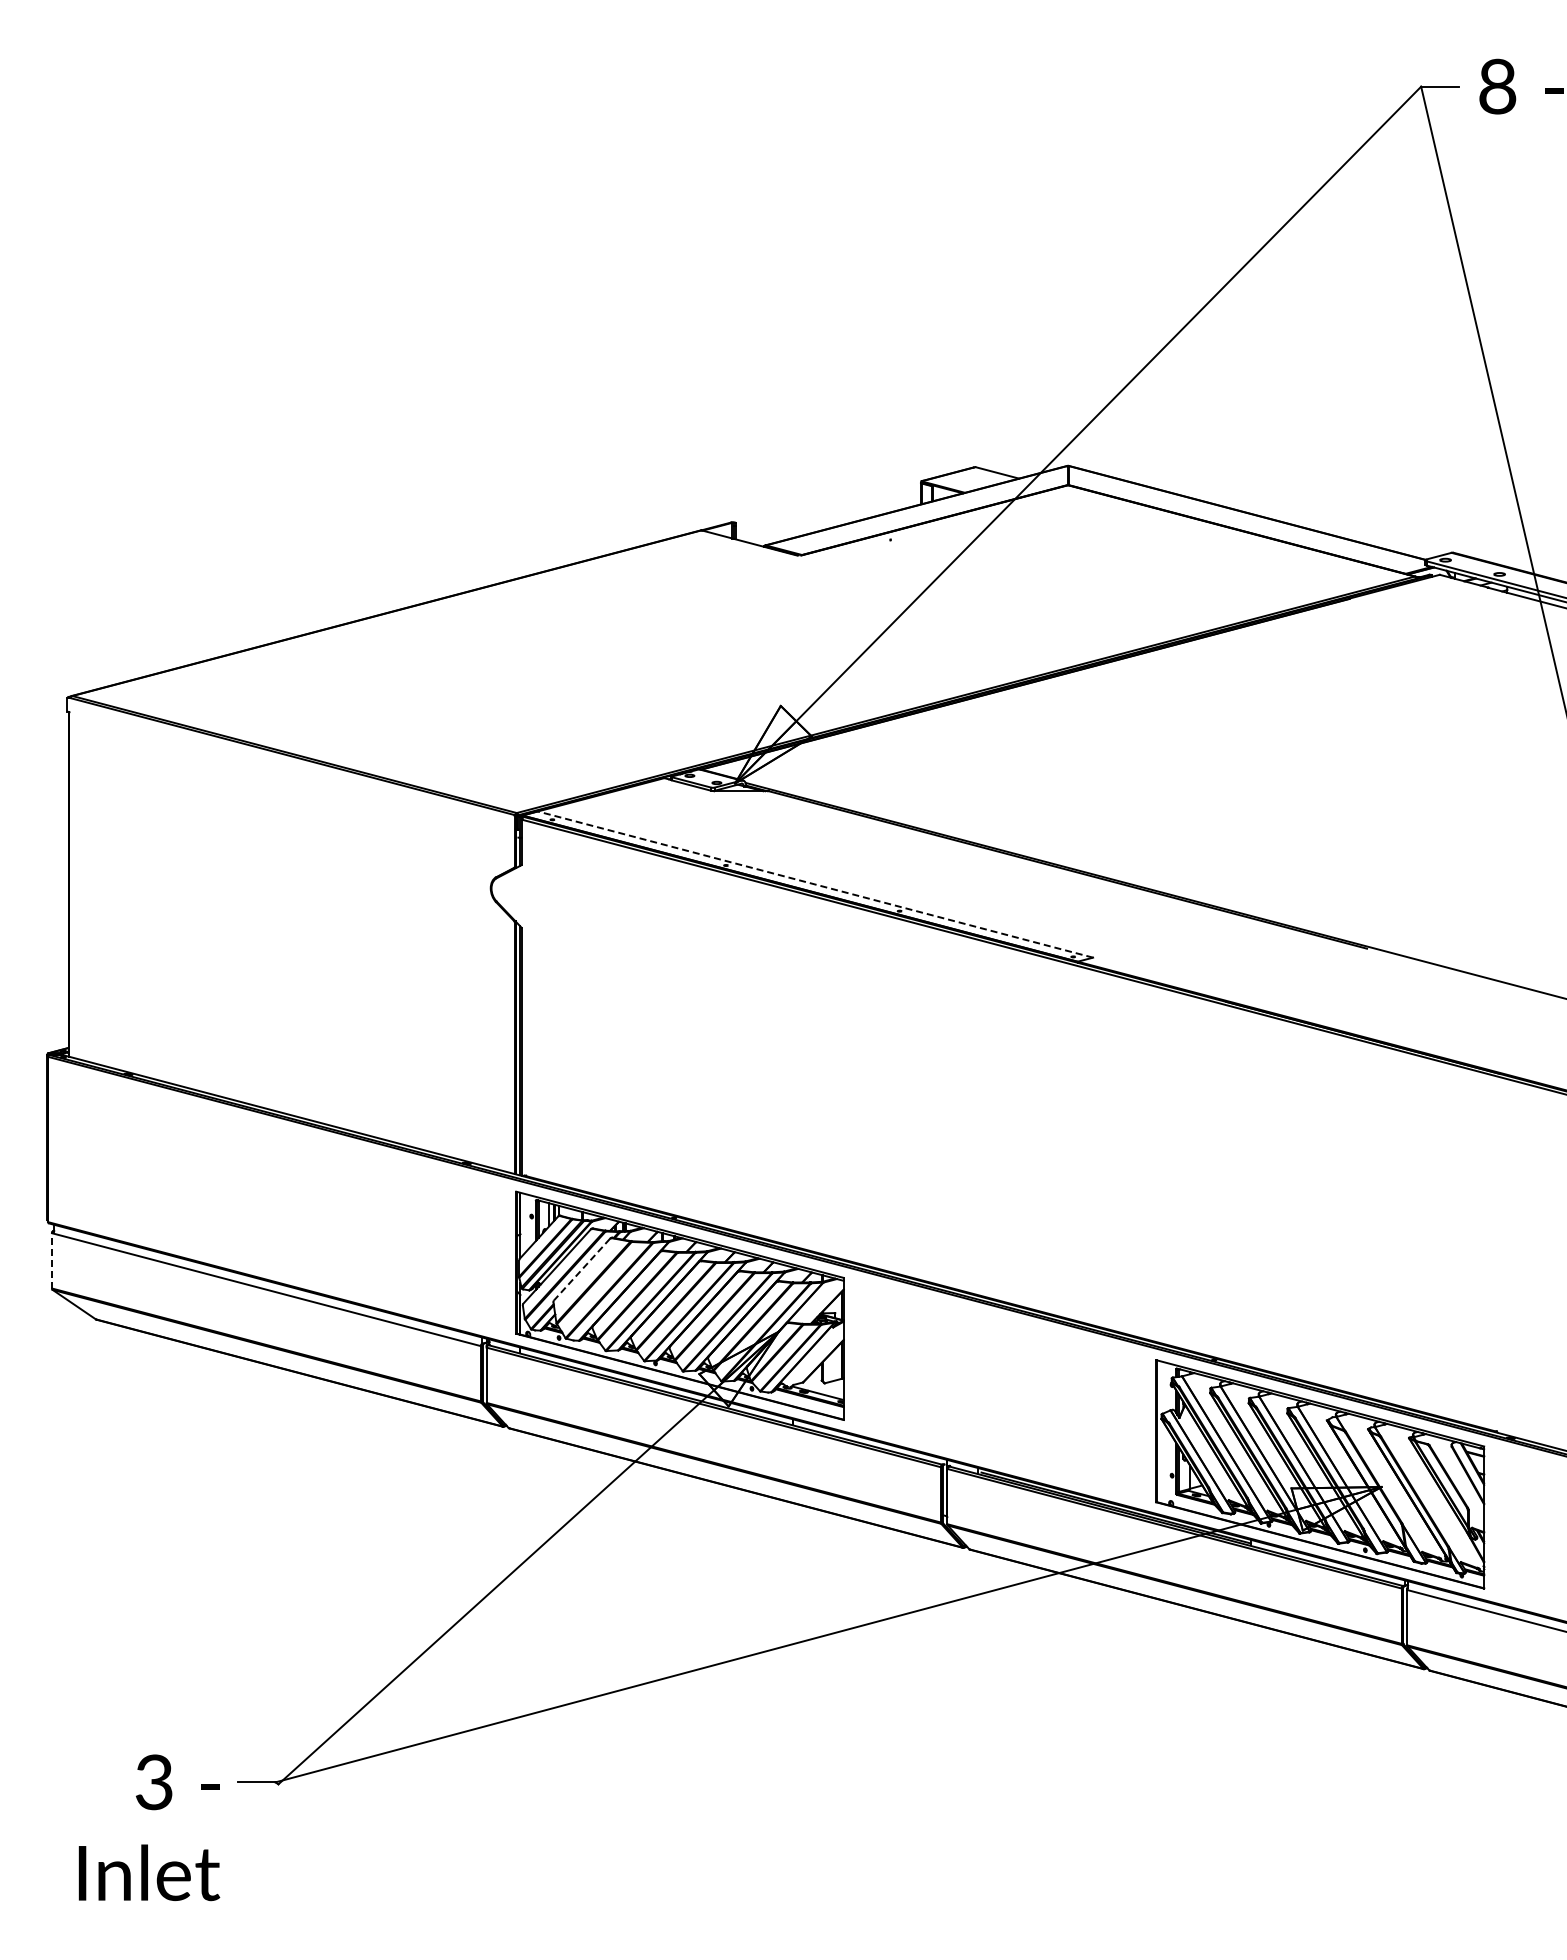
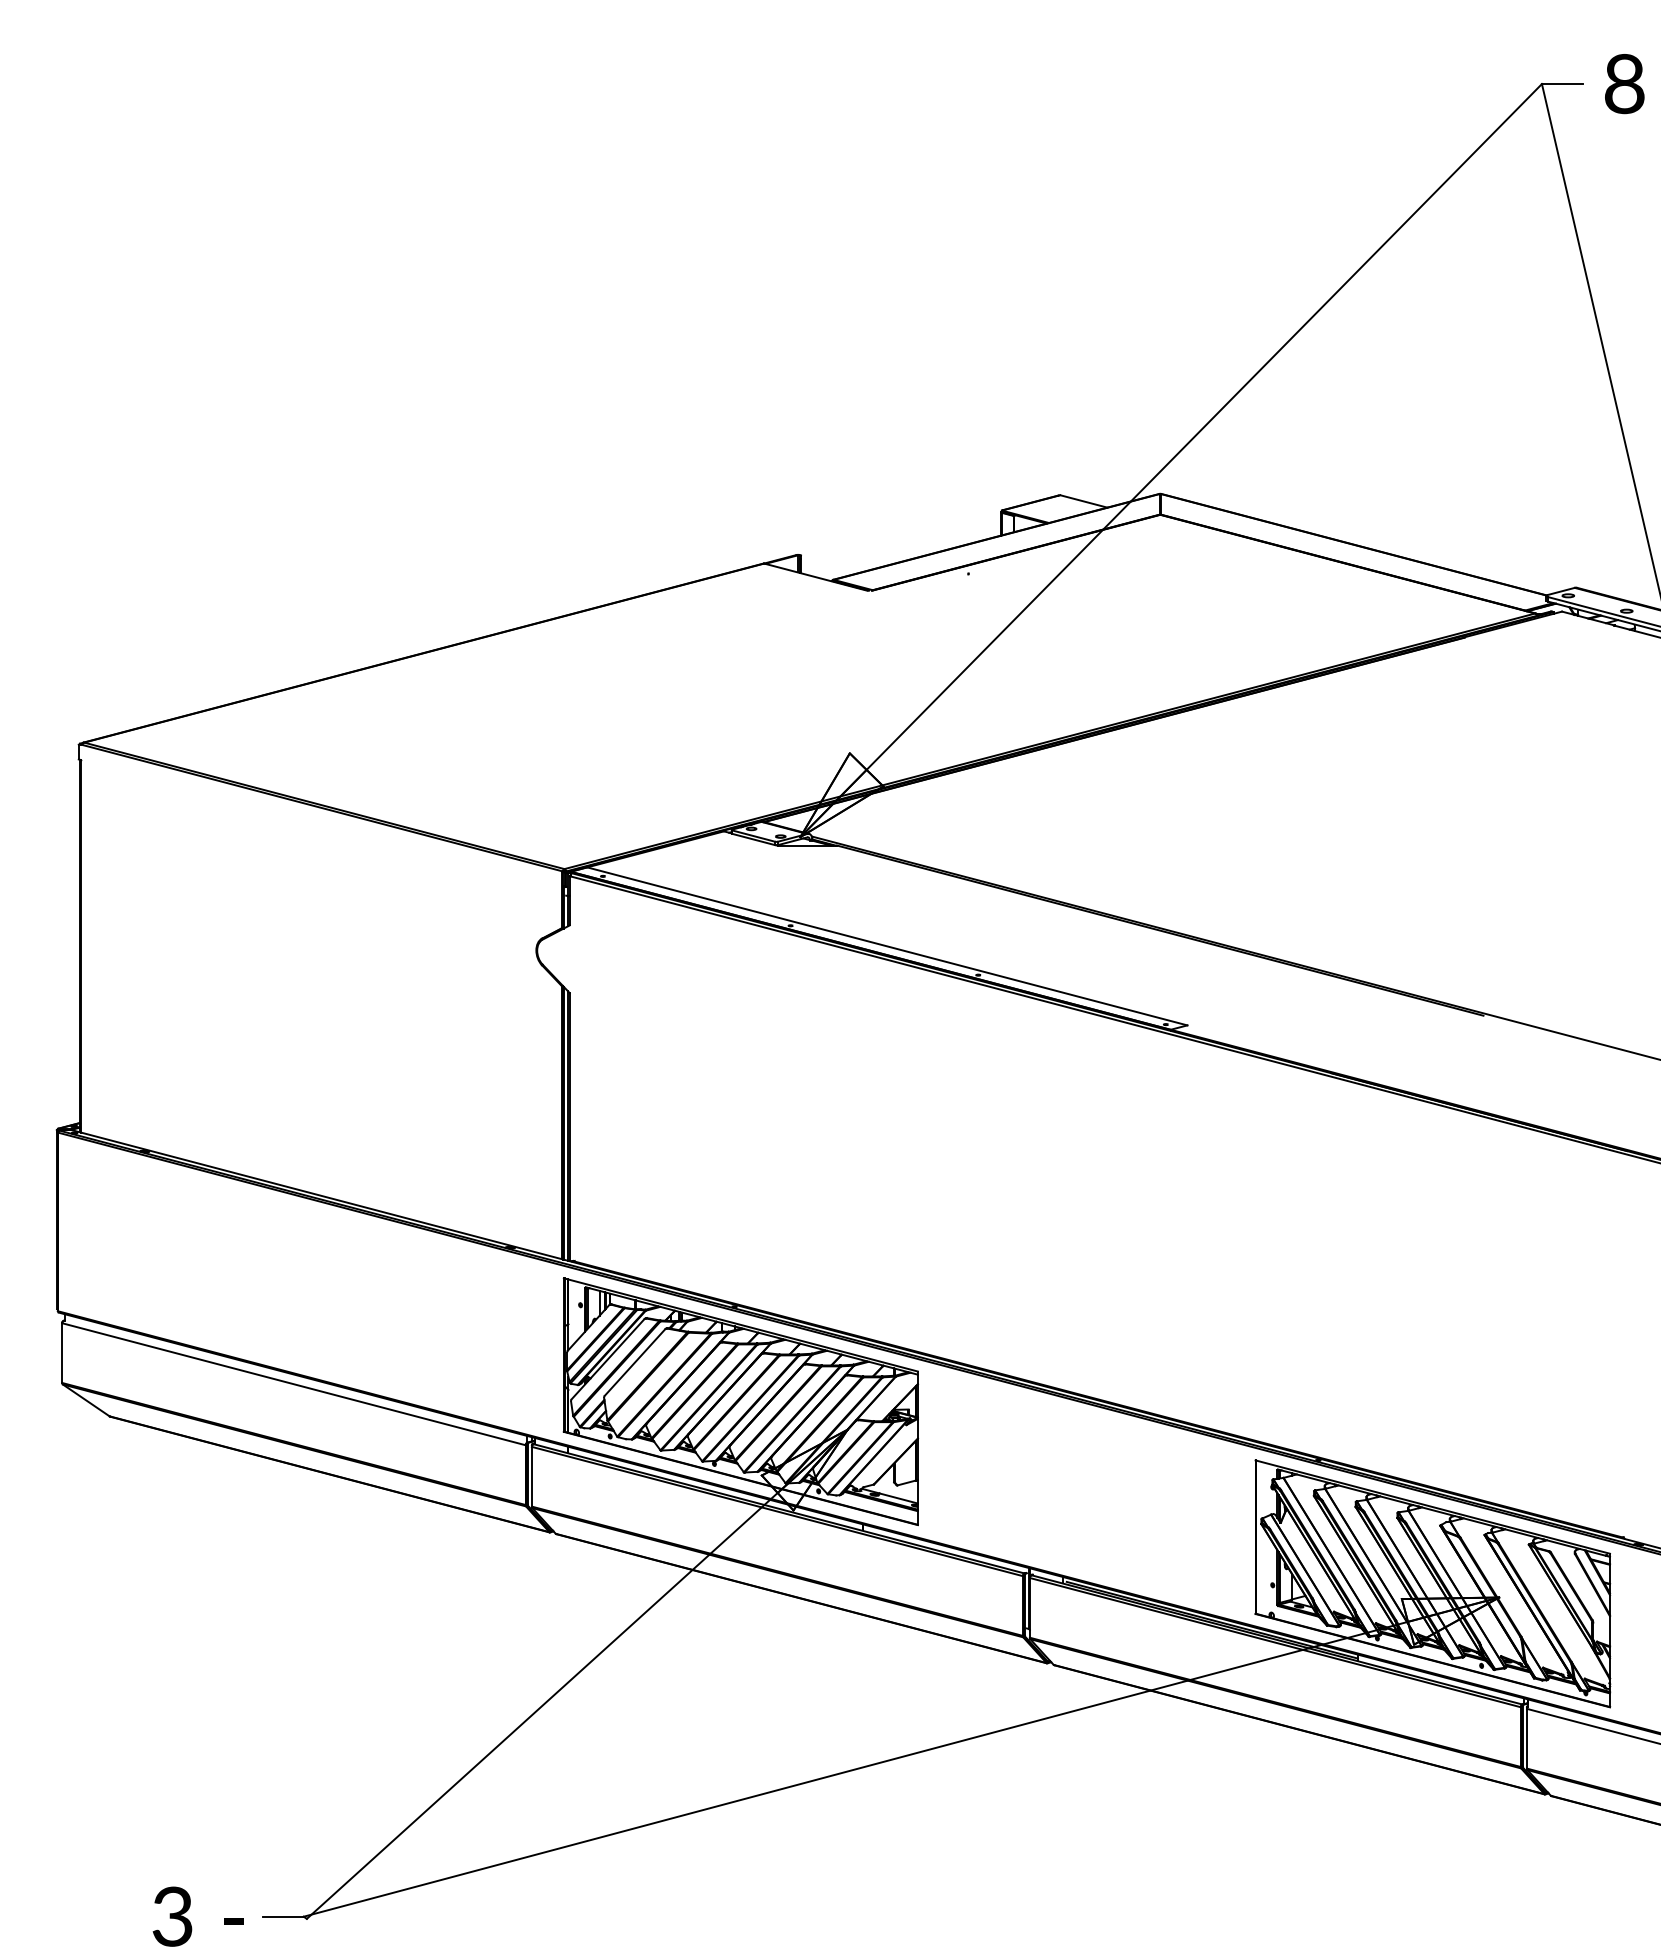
line: (815, 884) -> (887, 946), dashed -> solid
line: (52, 1260) -> (62, 1352), dashed -> solid
line: (582, 1269) -> (635, 1362), dashed -> solid

